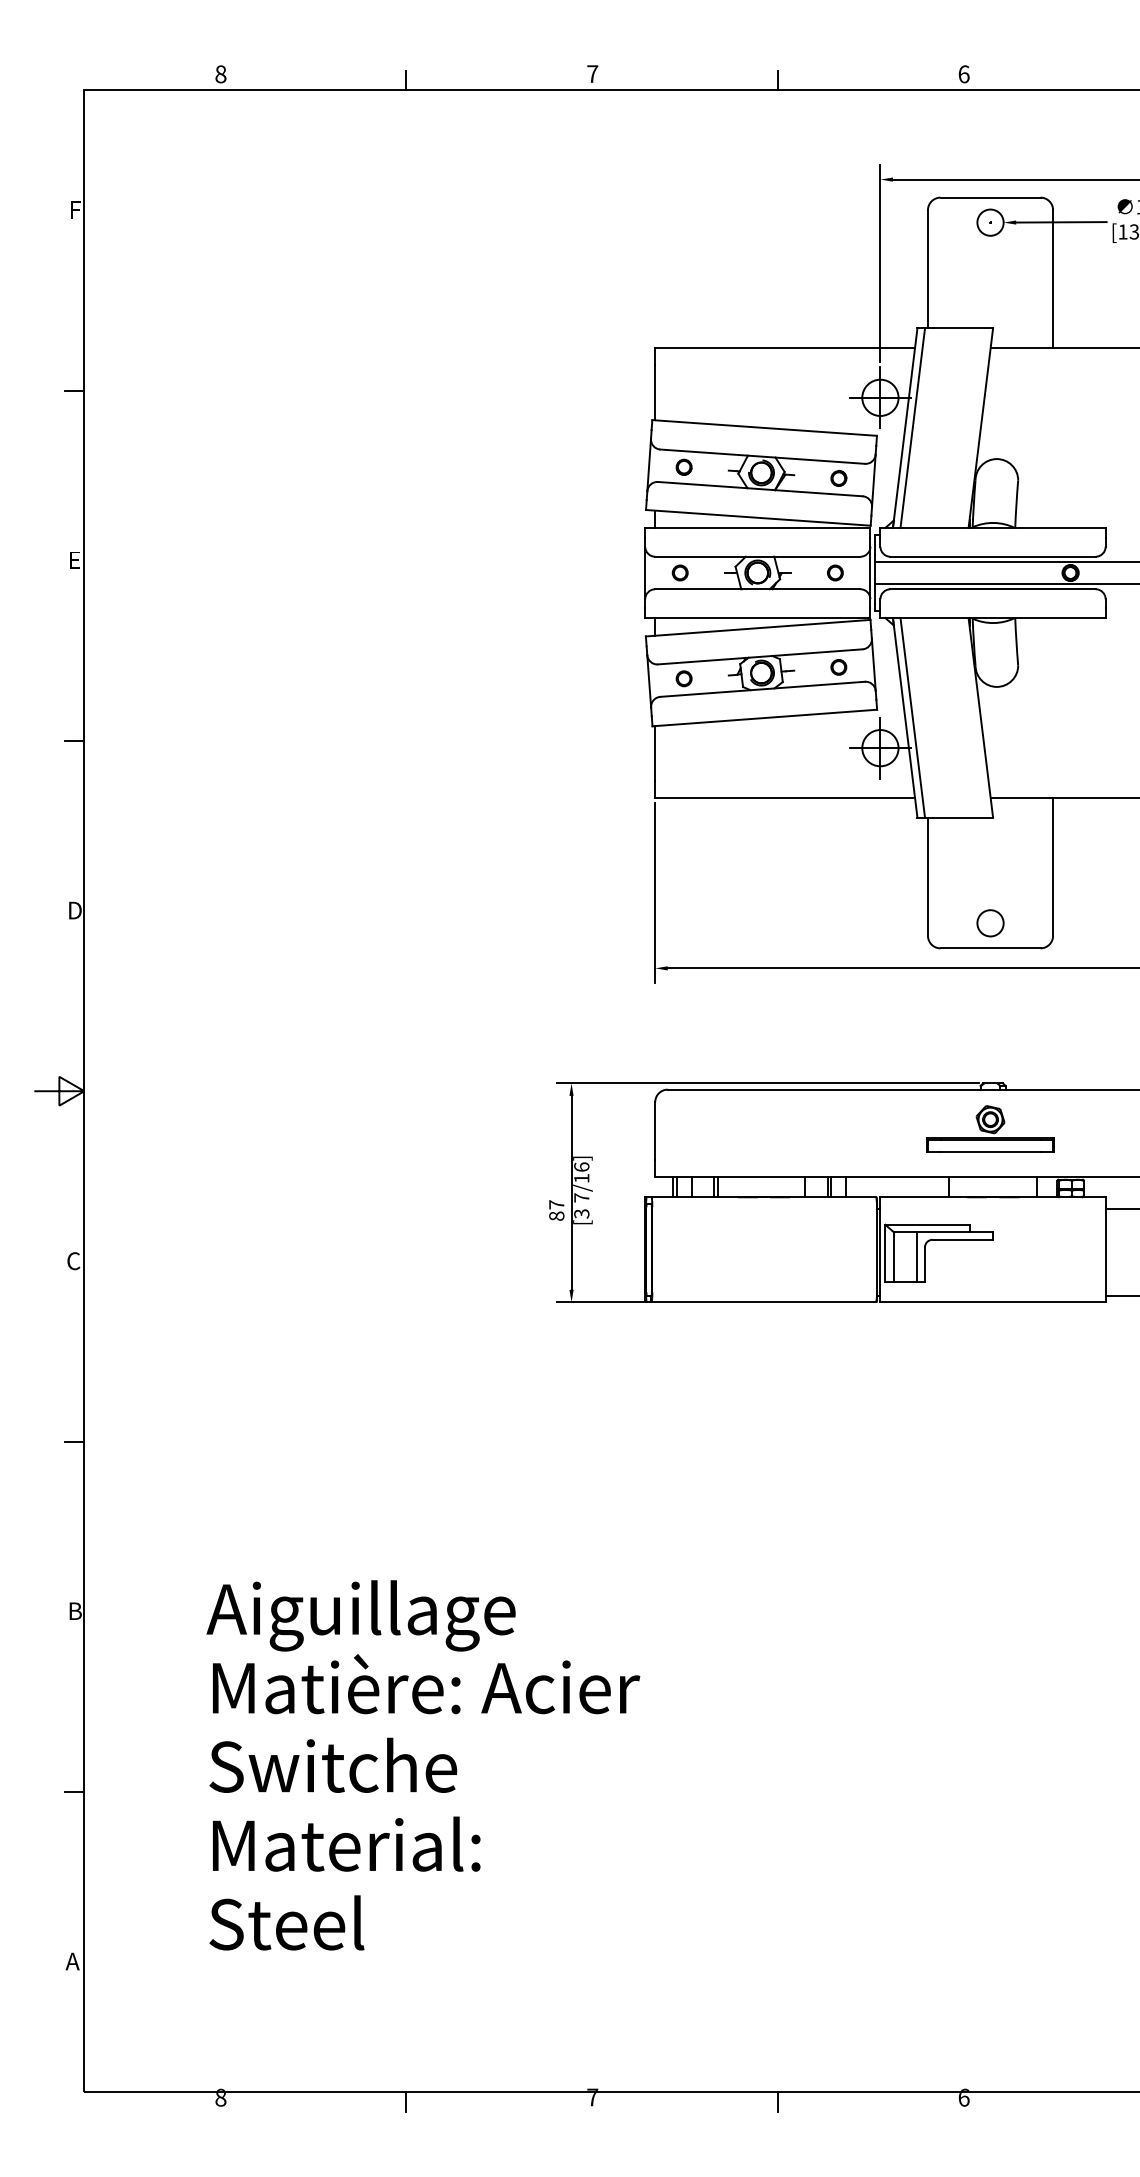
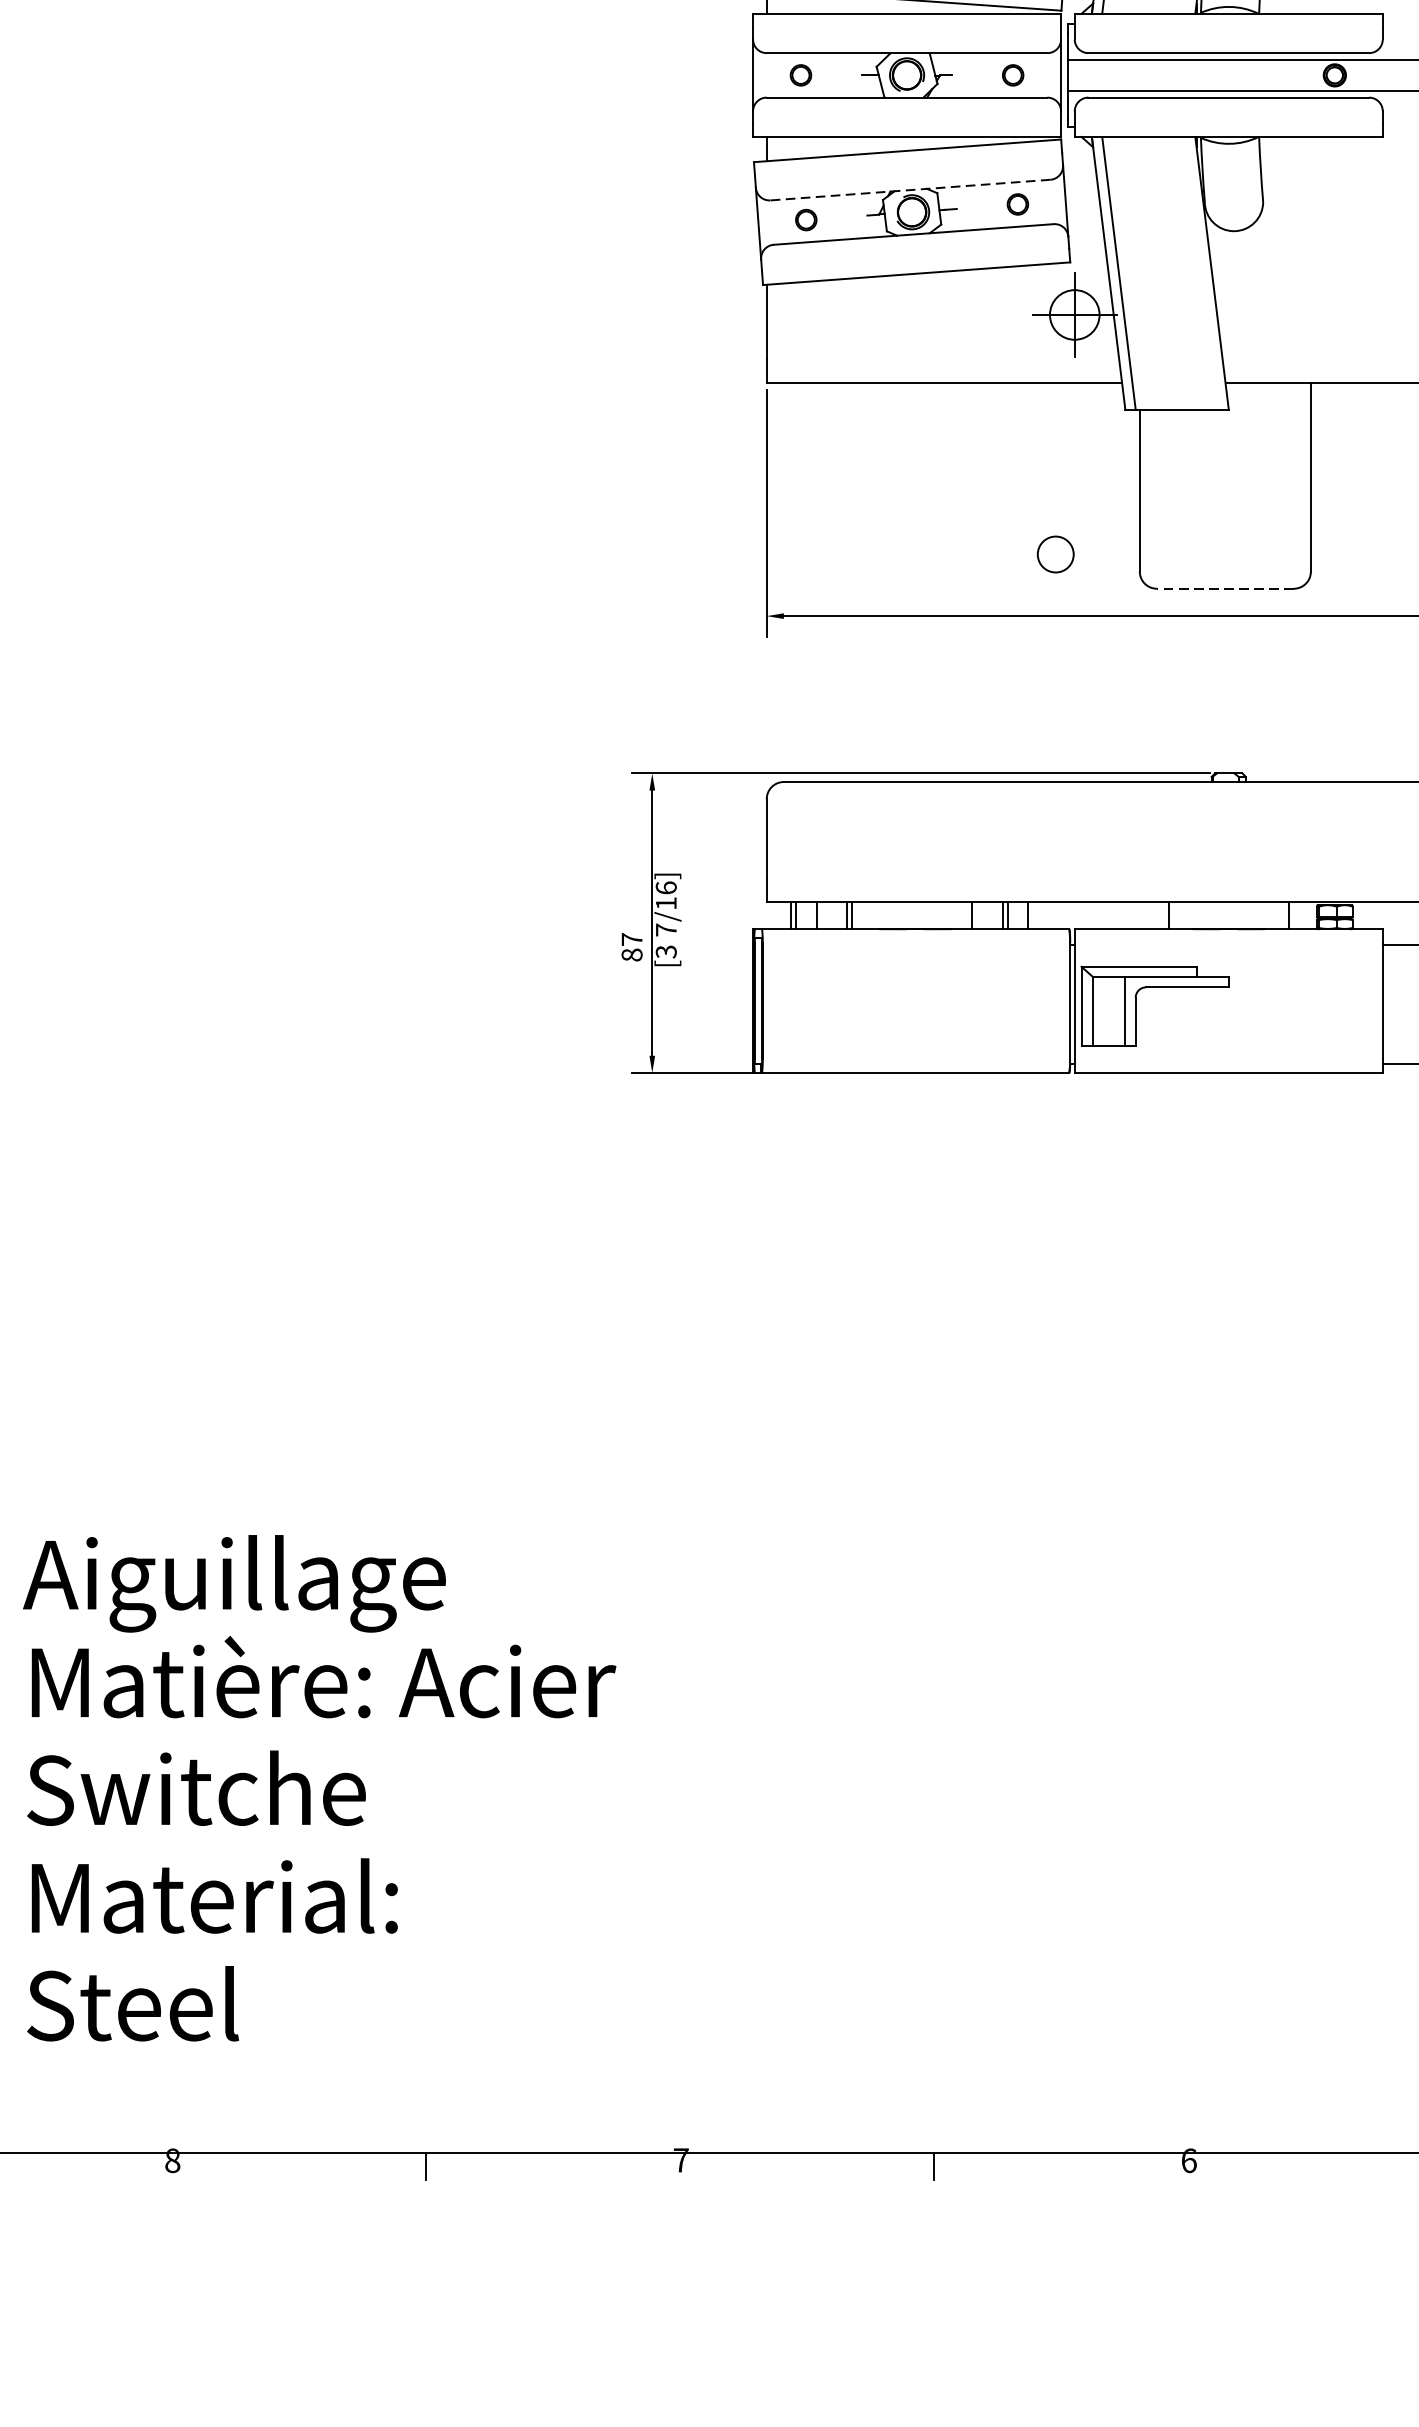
line: (760, 656) -> (910, 189), solid -> dashed
circle: (990, 923) -> (1055, 554), moved
line: (990, 948) -> (1225, 588), solid -> dashed
part: (990, 1128) -> (1225, 835), removed
text: (423, 1765) -> (319, 1788), moved

